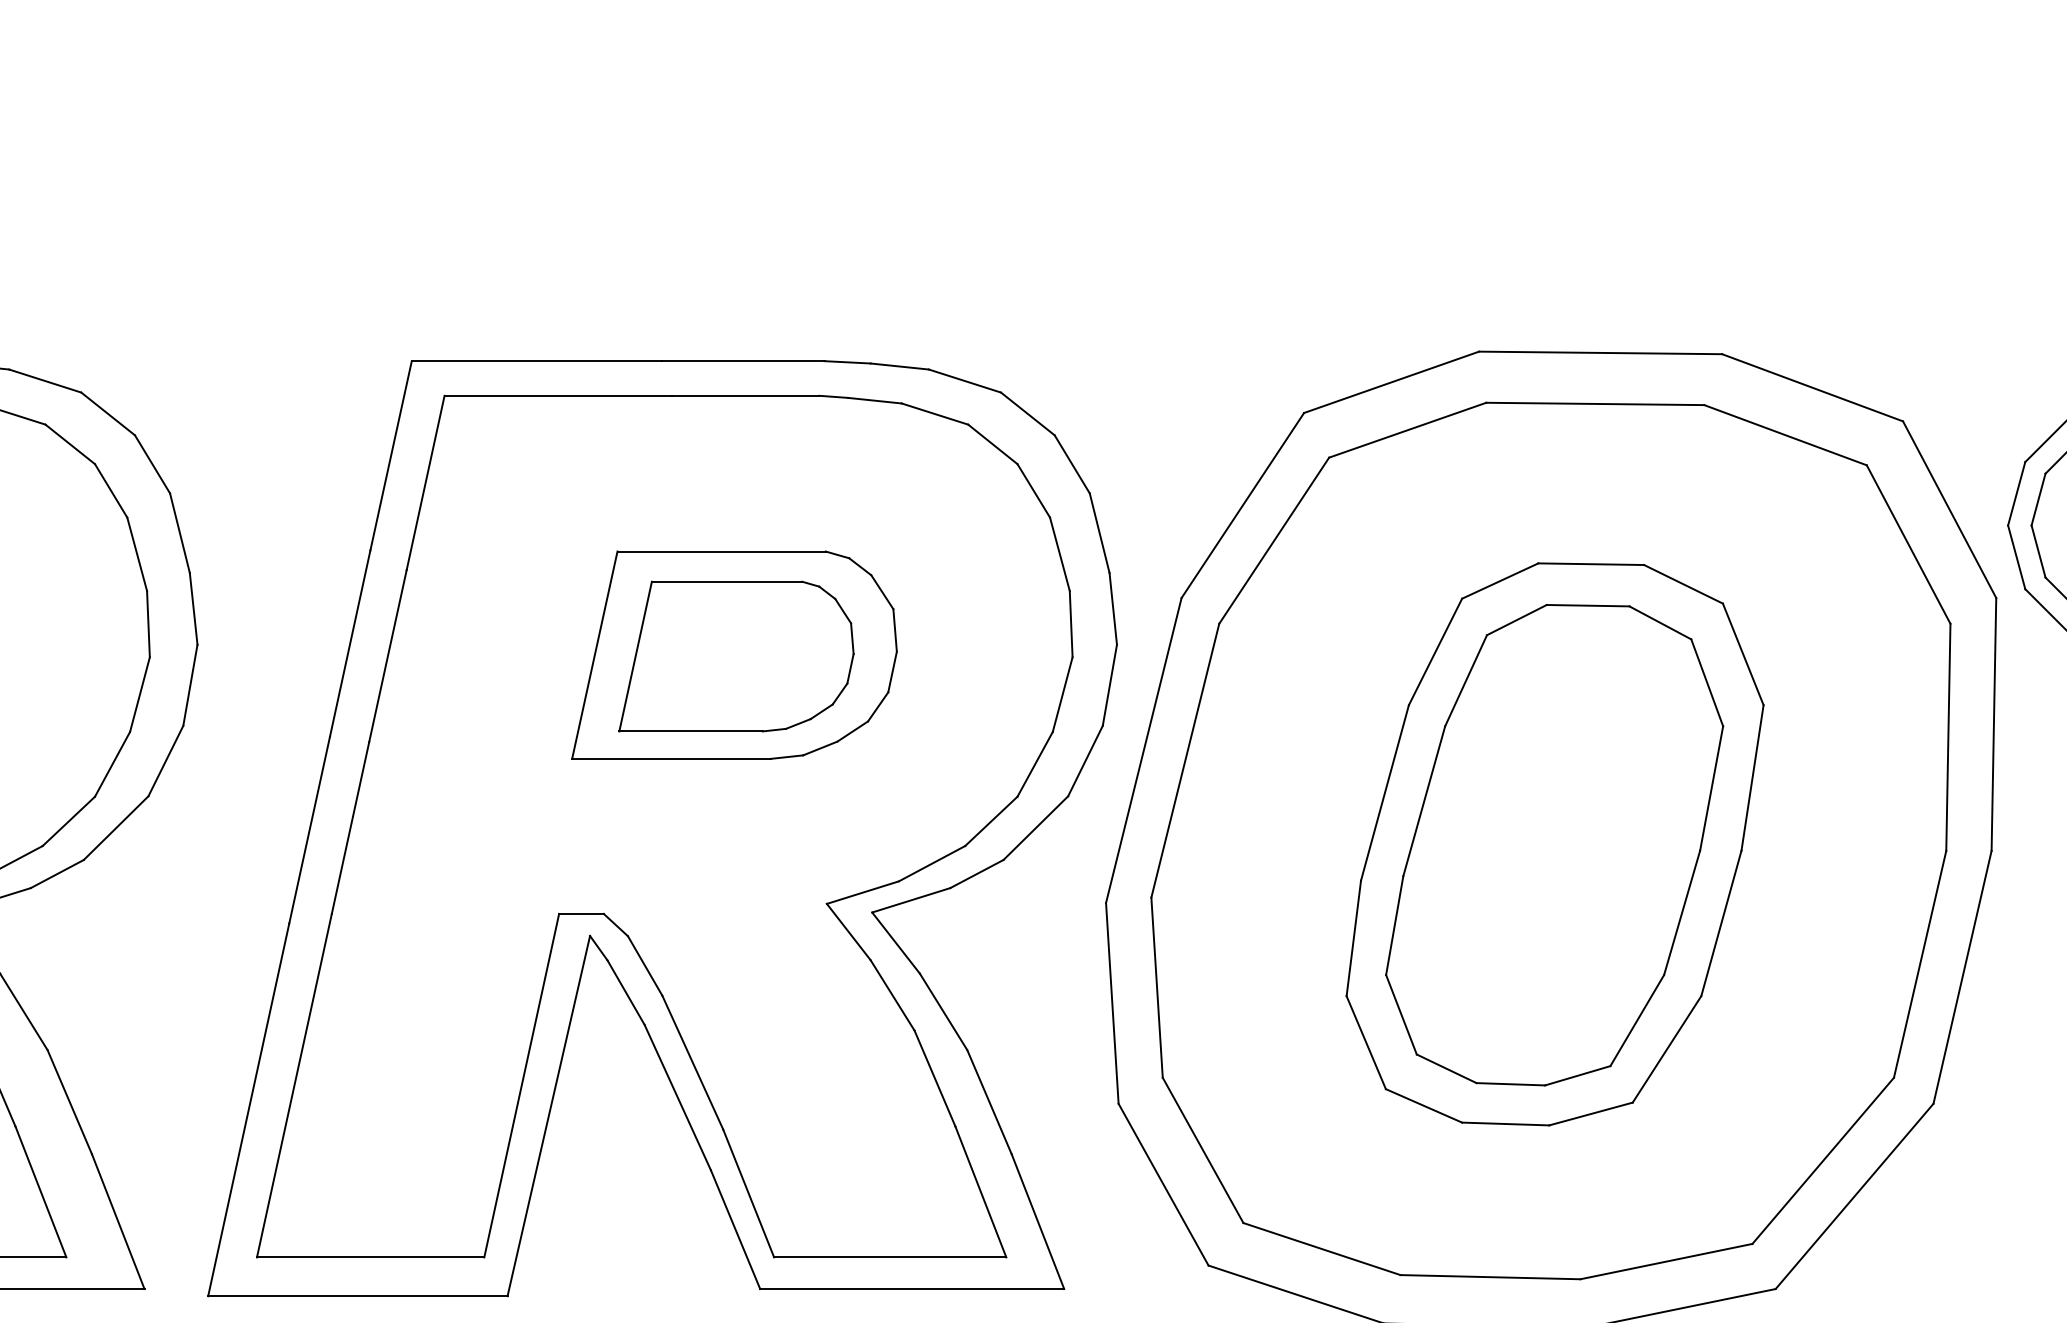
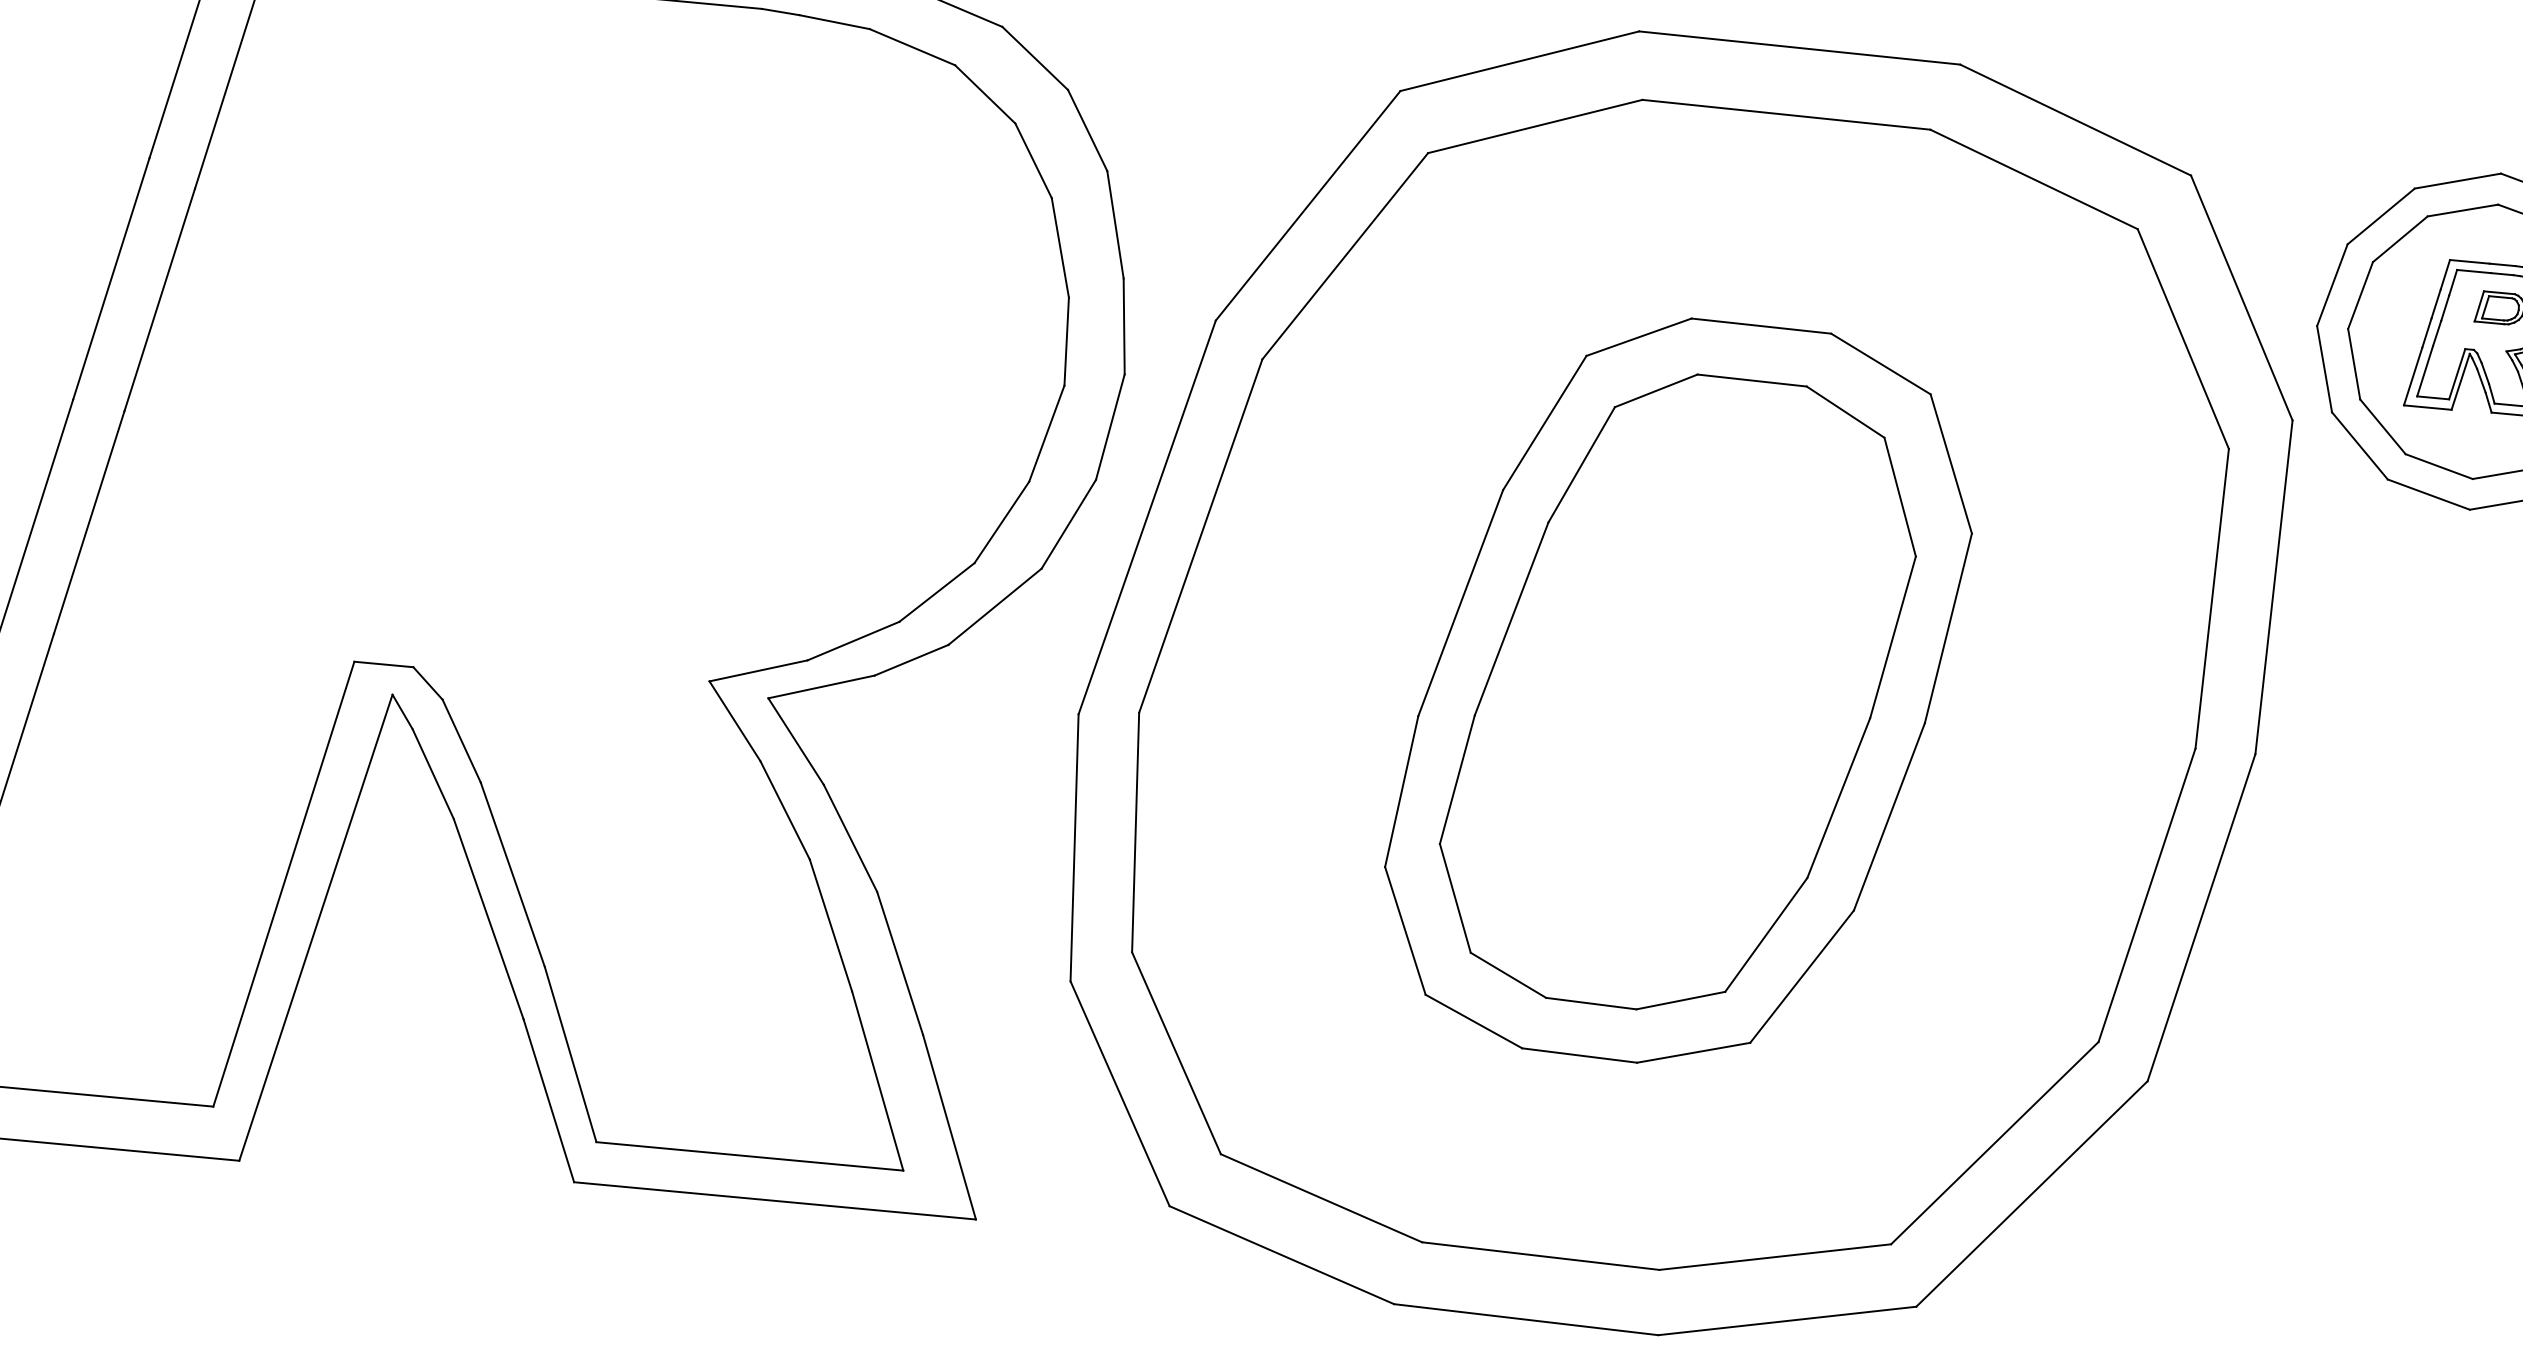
part: (734, 654) -> (617, 340), removed

